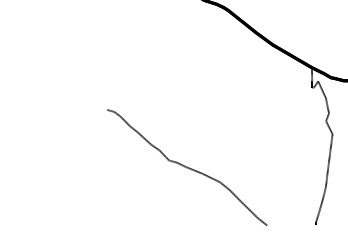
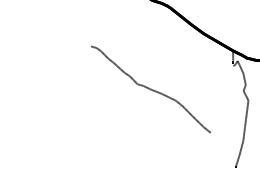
curve: (186, 167) -> (150, 89), moved

